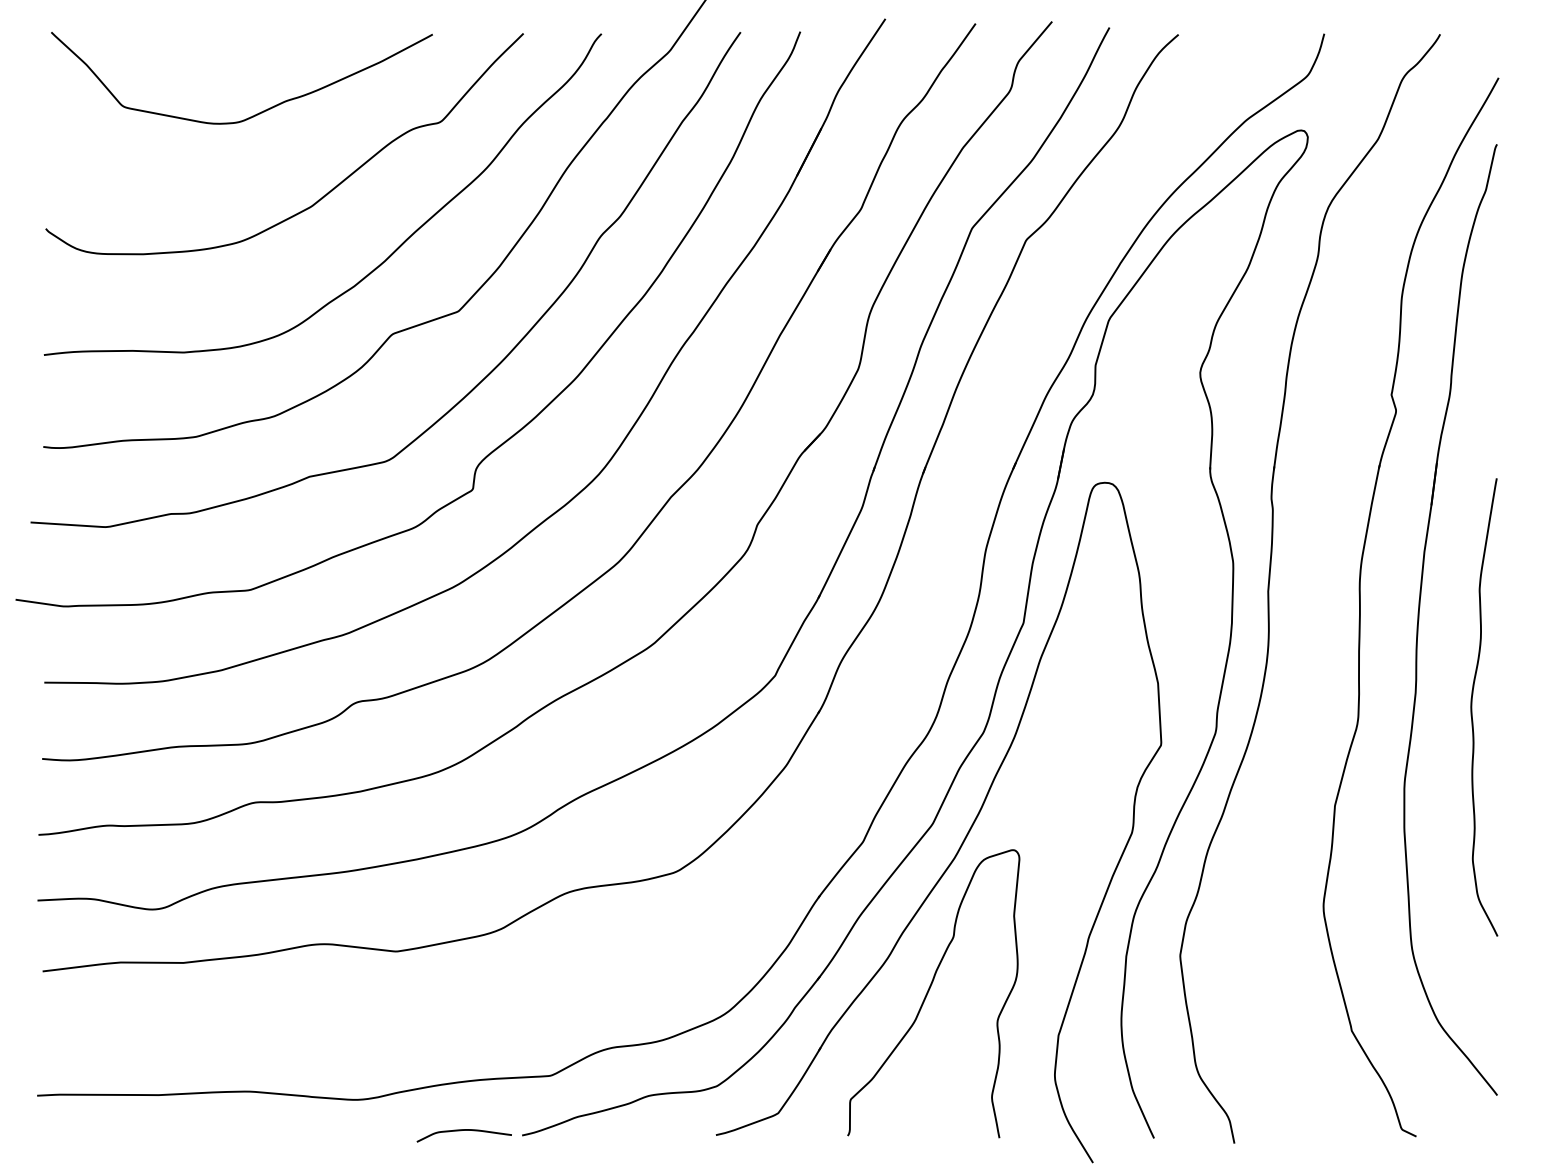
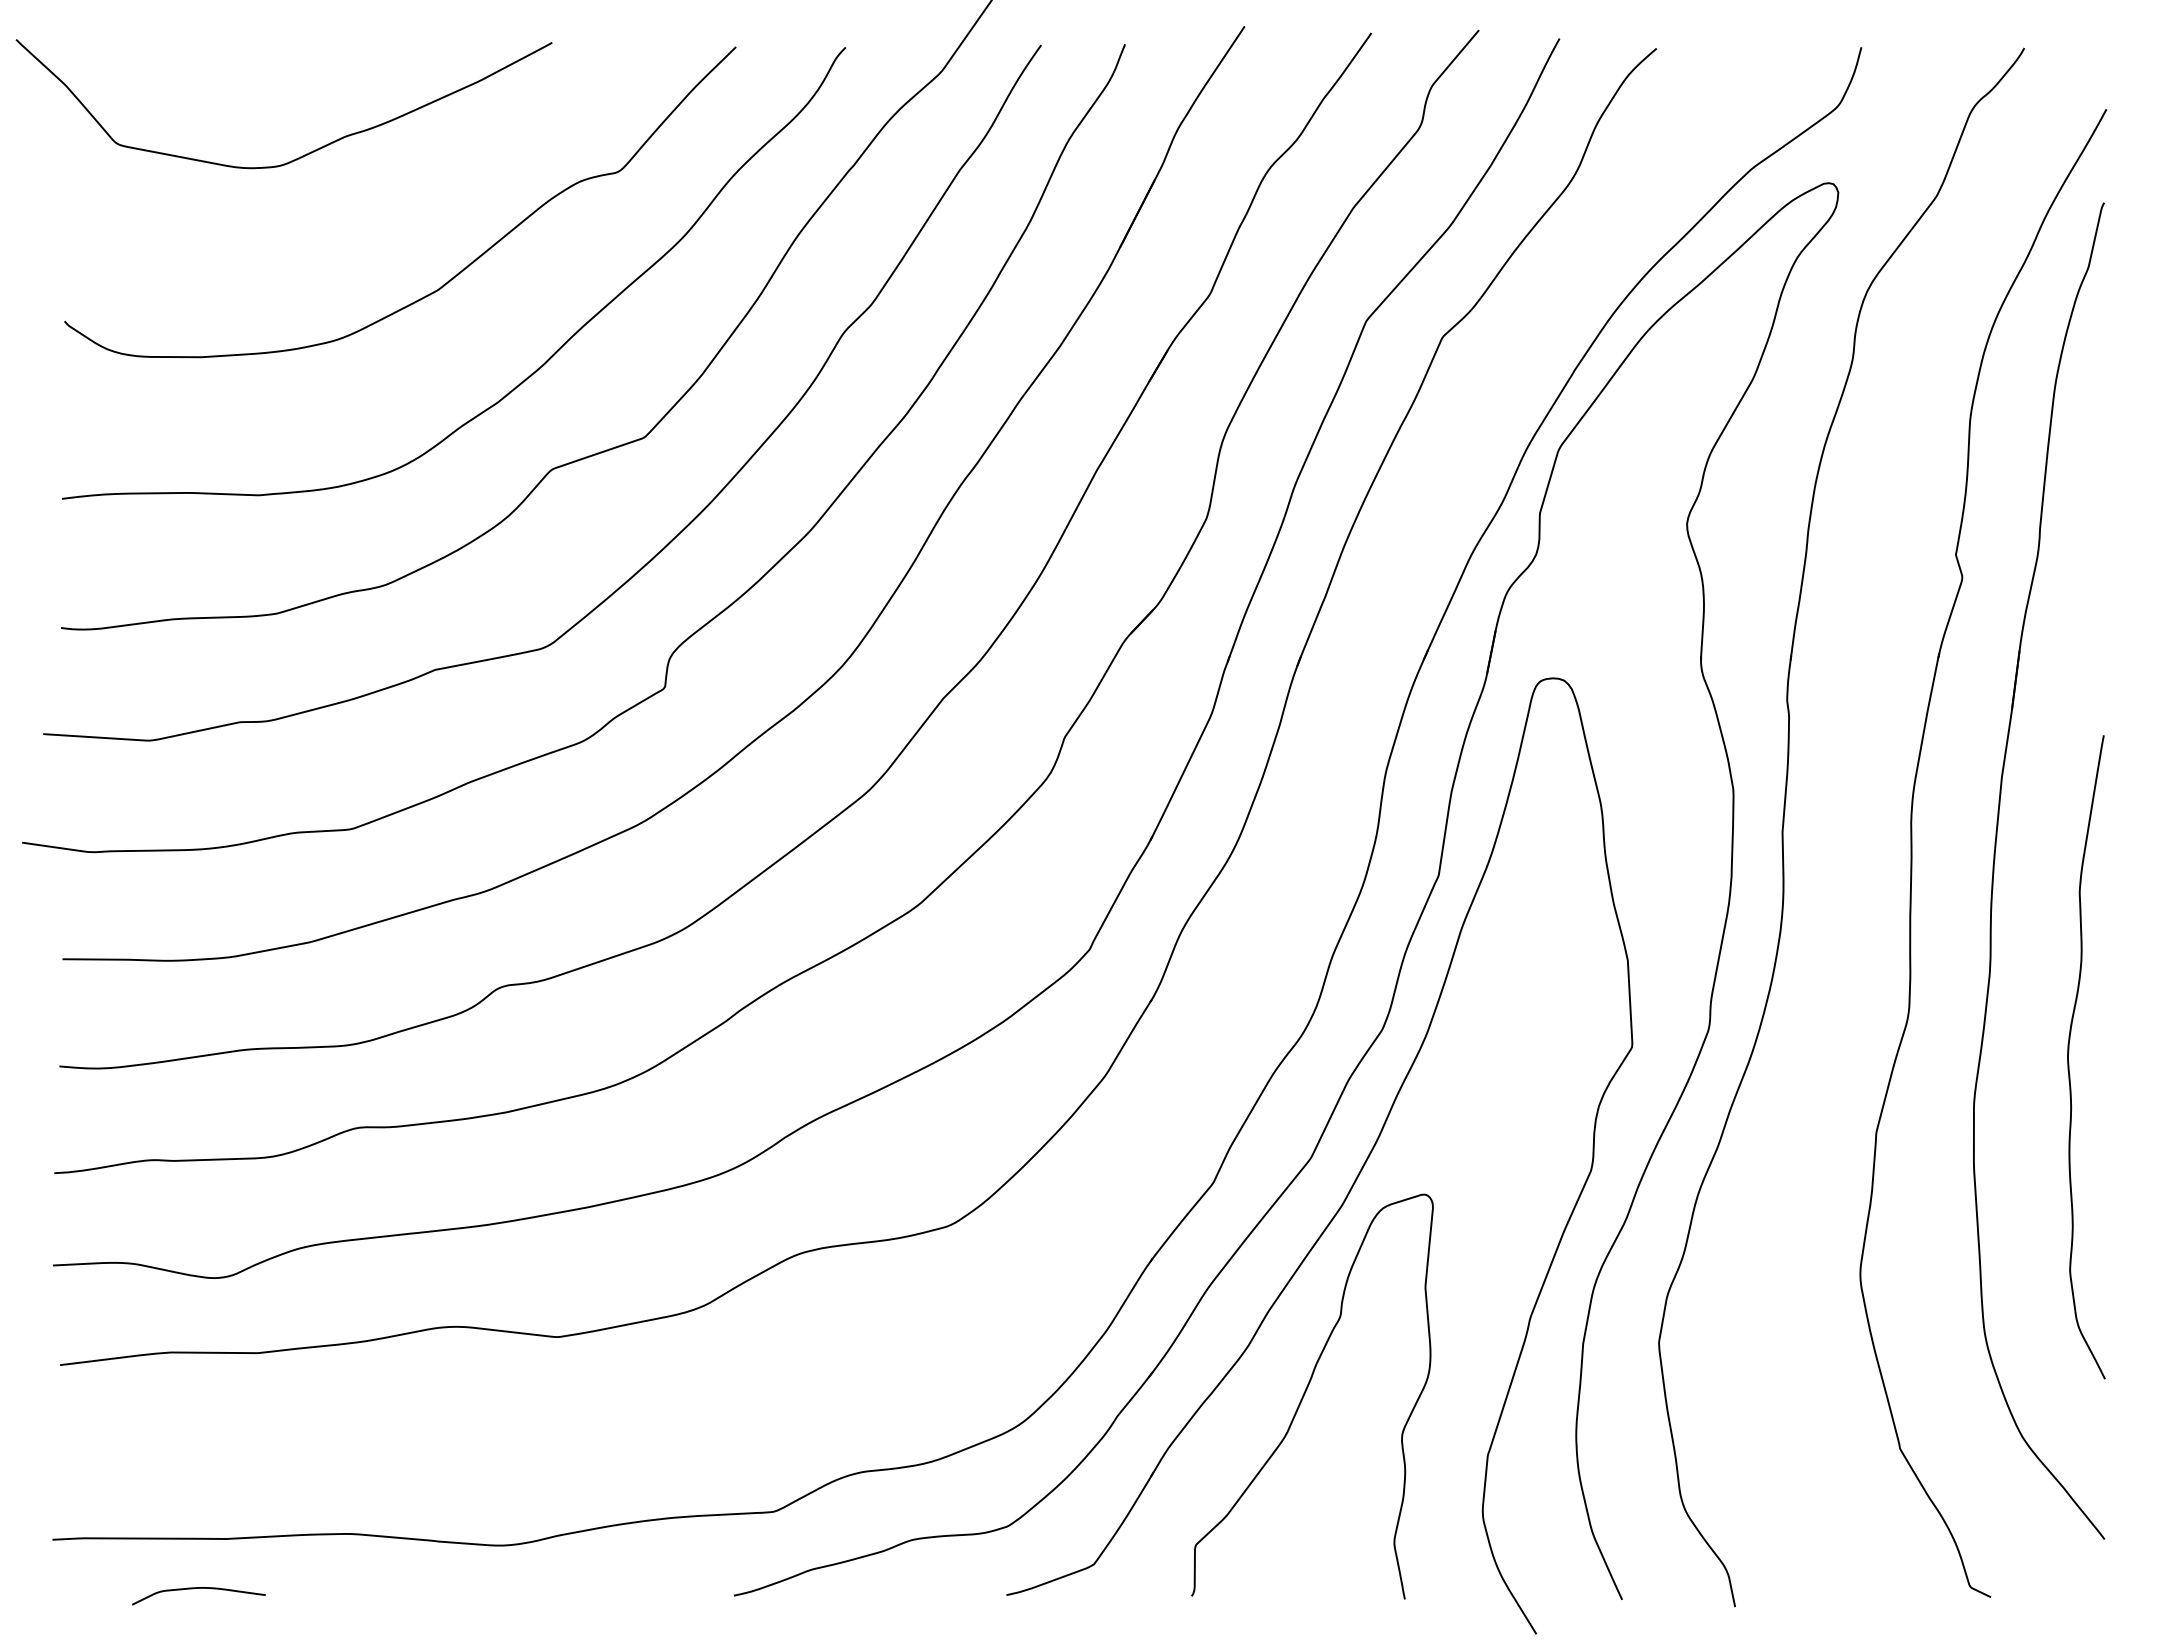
curve: (254, 114) -> (301, 155), moved
curve: (1472, 707) -> (2069, 1057), moved
curve: (463, 1130) -> (197, 1588), moved

